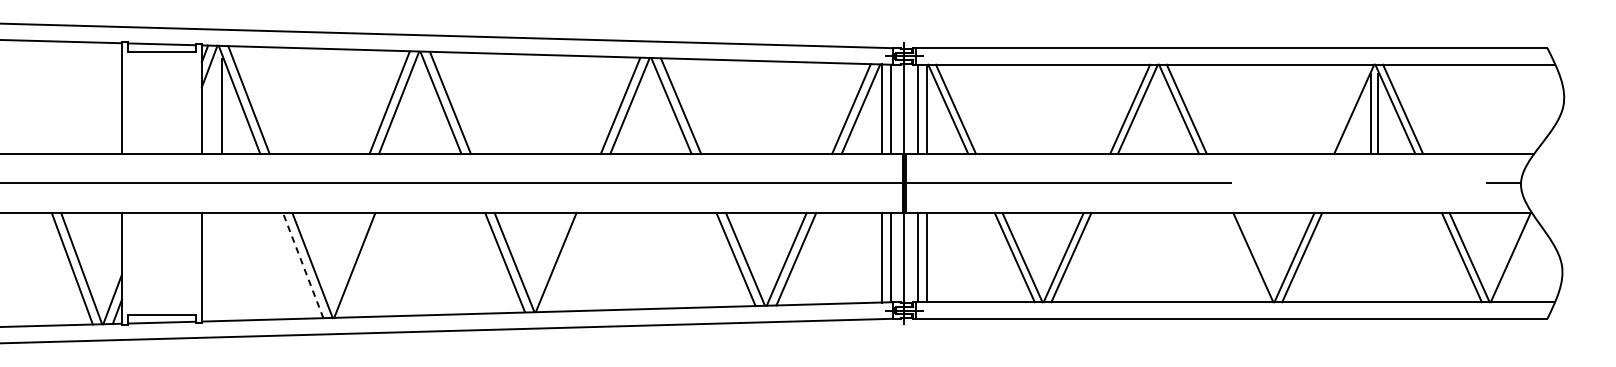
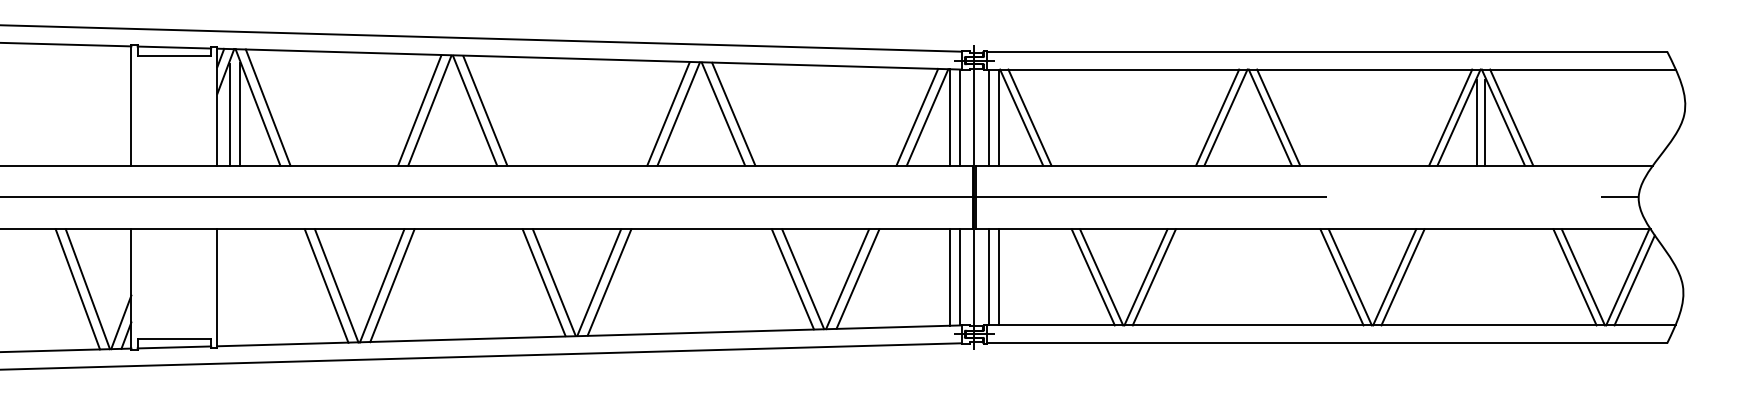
line: (214, 106) -> (230, 114), added
line: (1346, 109) -> (1450, 117), added
line: (1245, 257) -> (1341, 277), added
line: (1517, 260) -> (1634, 280), added
line: (565, 262) -> (609, 282), added
line: (364, 265) -> (392, 285), added
line: (303, 266) -> (326, 286), dashed -> solid

